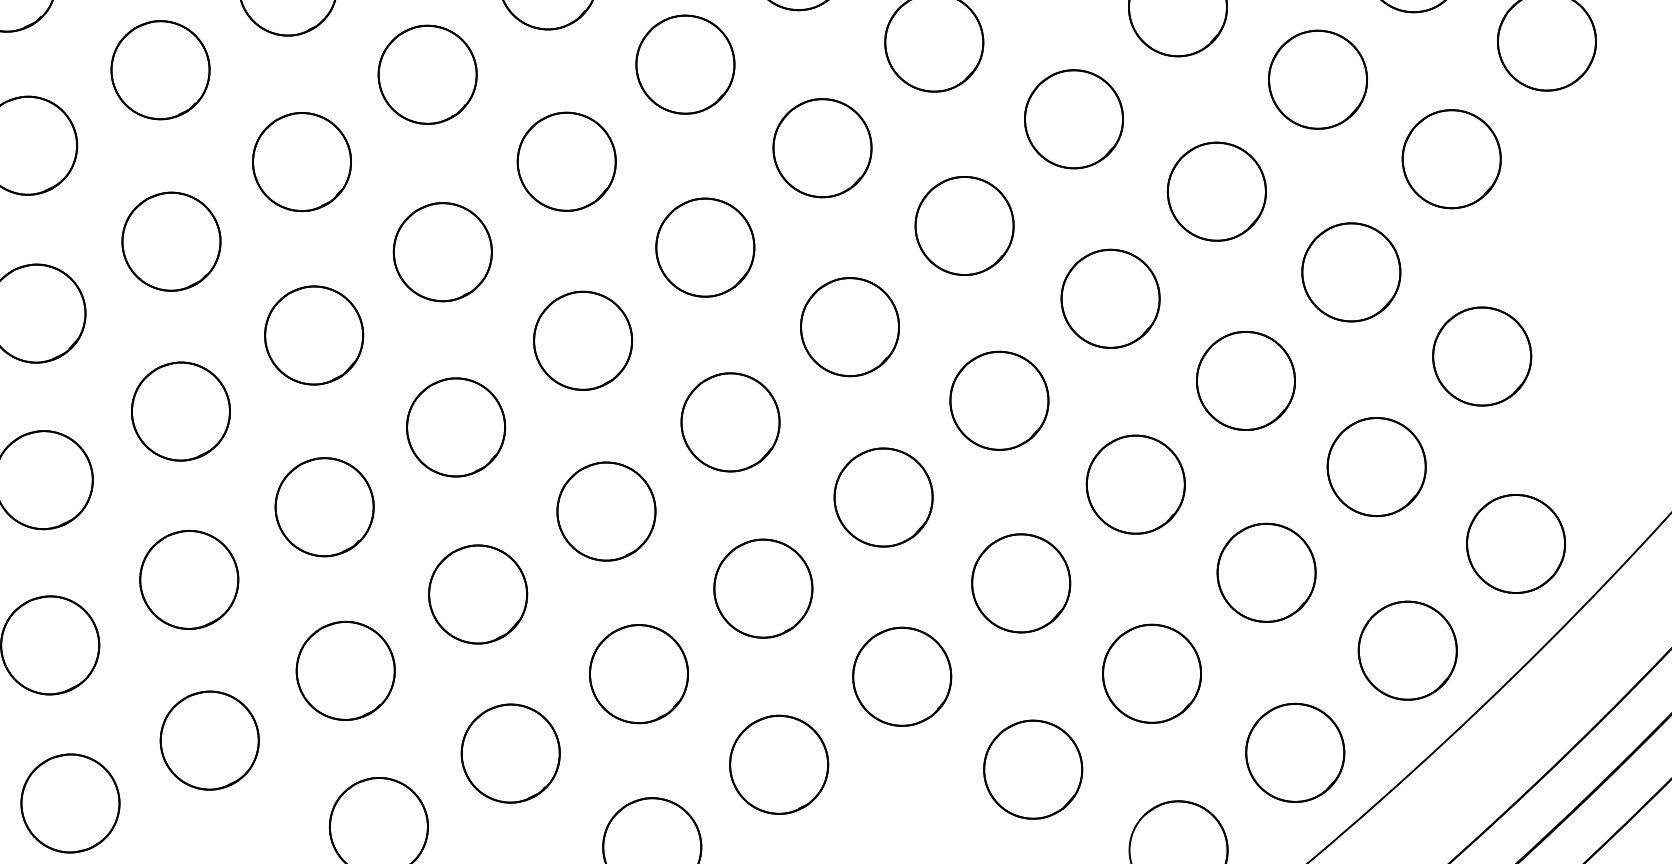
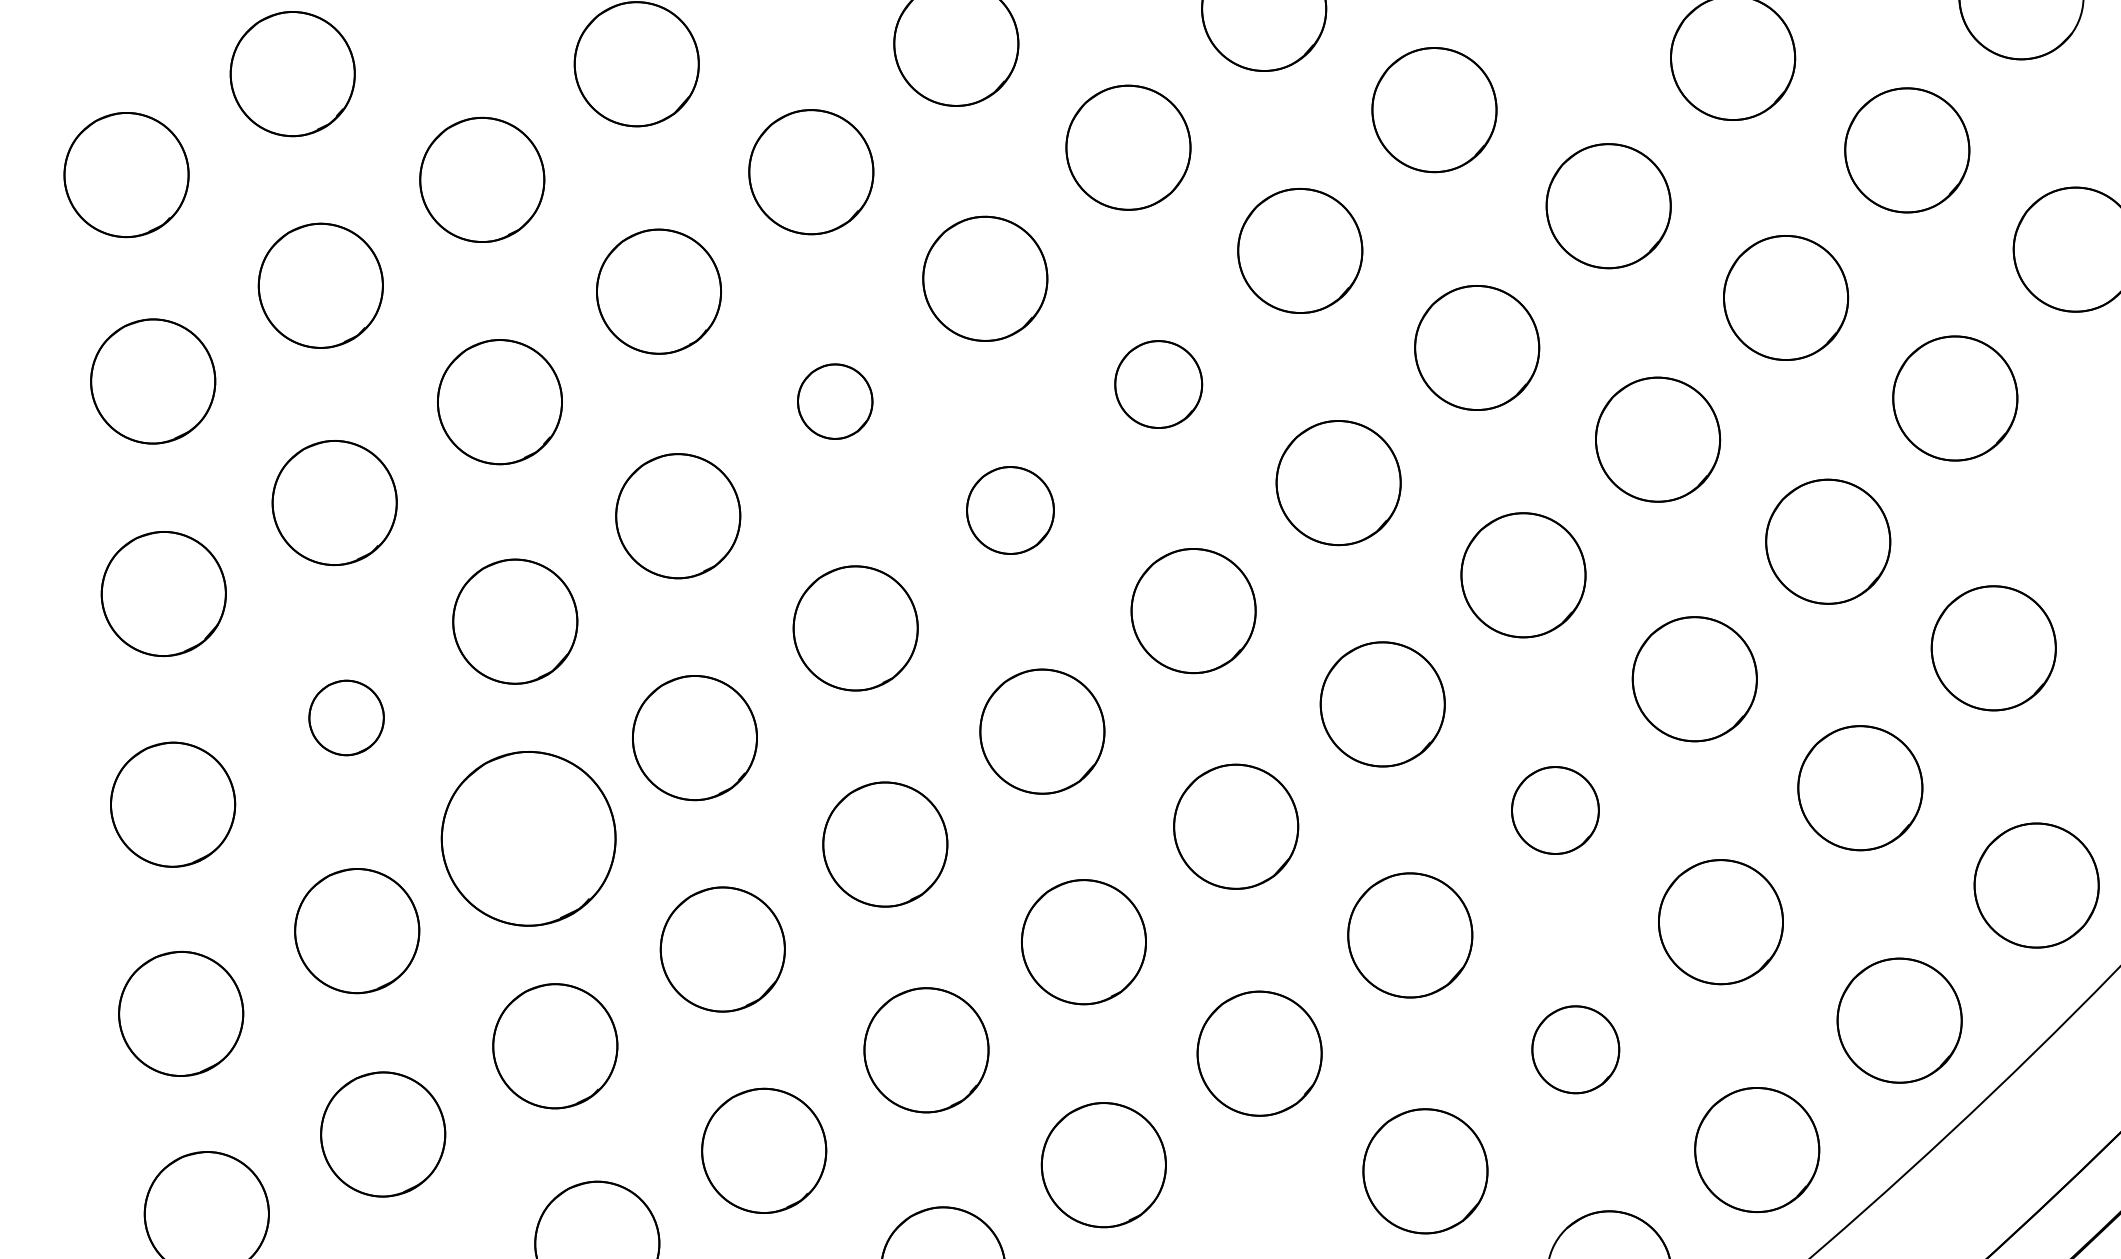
circle: (822, 148) -> (1158, 384), size x0.7
part: (567, 161) -> (835, 401), size x0.6
circle: (705, 247) -> (1010, 510), size x0.7
circle: (180, 411) -> (346, 717), size x0.6
circle: (1135, 484) -> (1555, 810), size x0.7
circle: (324, 507) -> (528, 839), size x1.4
circle: (1151, 673) -> (1575, 1049), size x0.7

